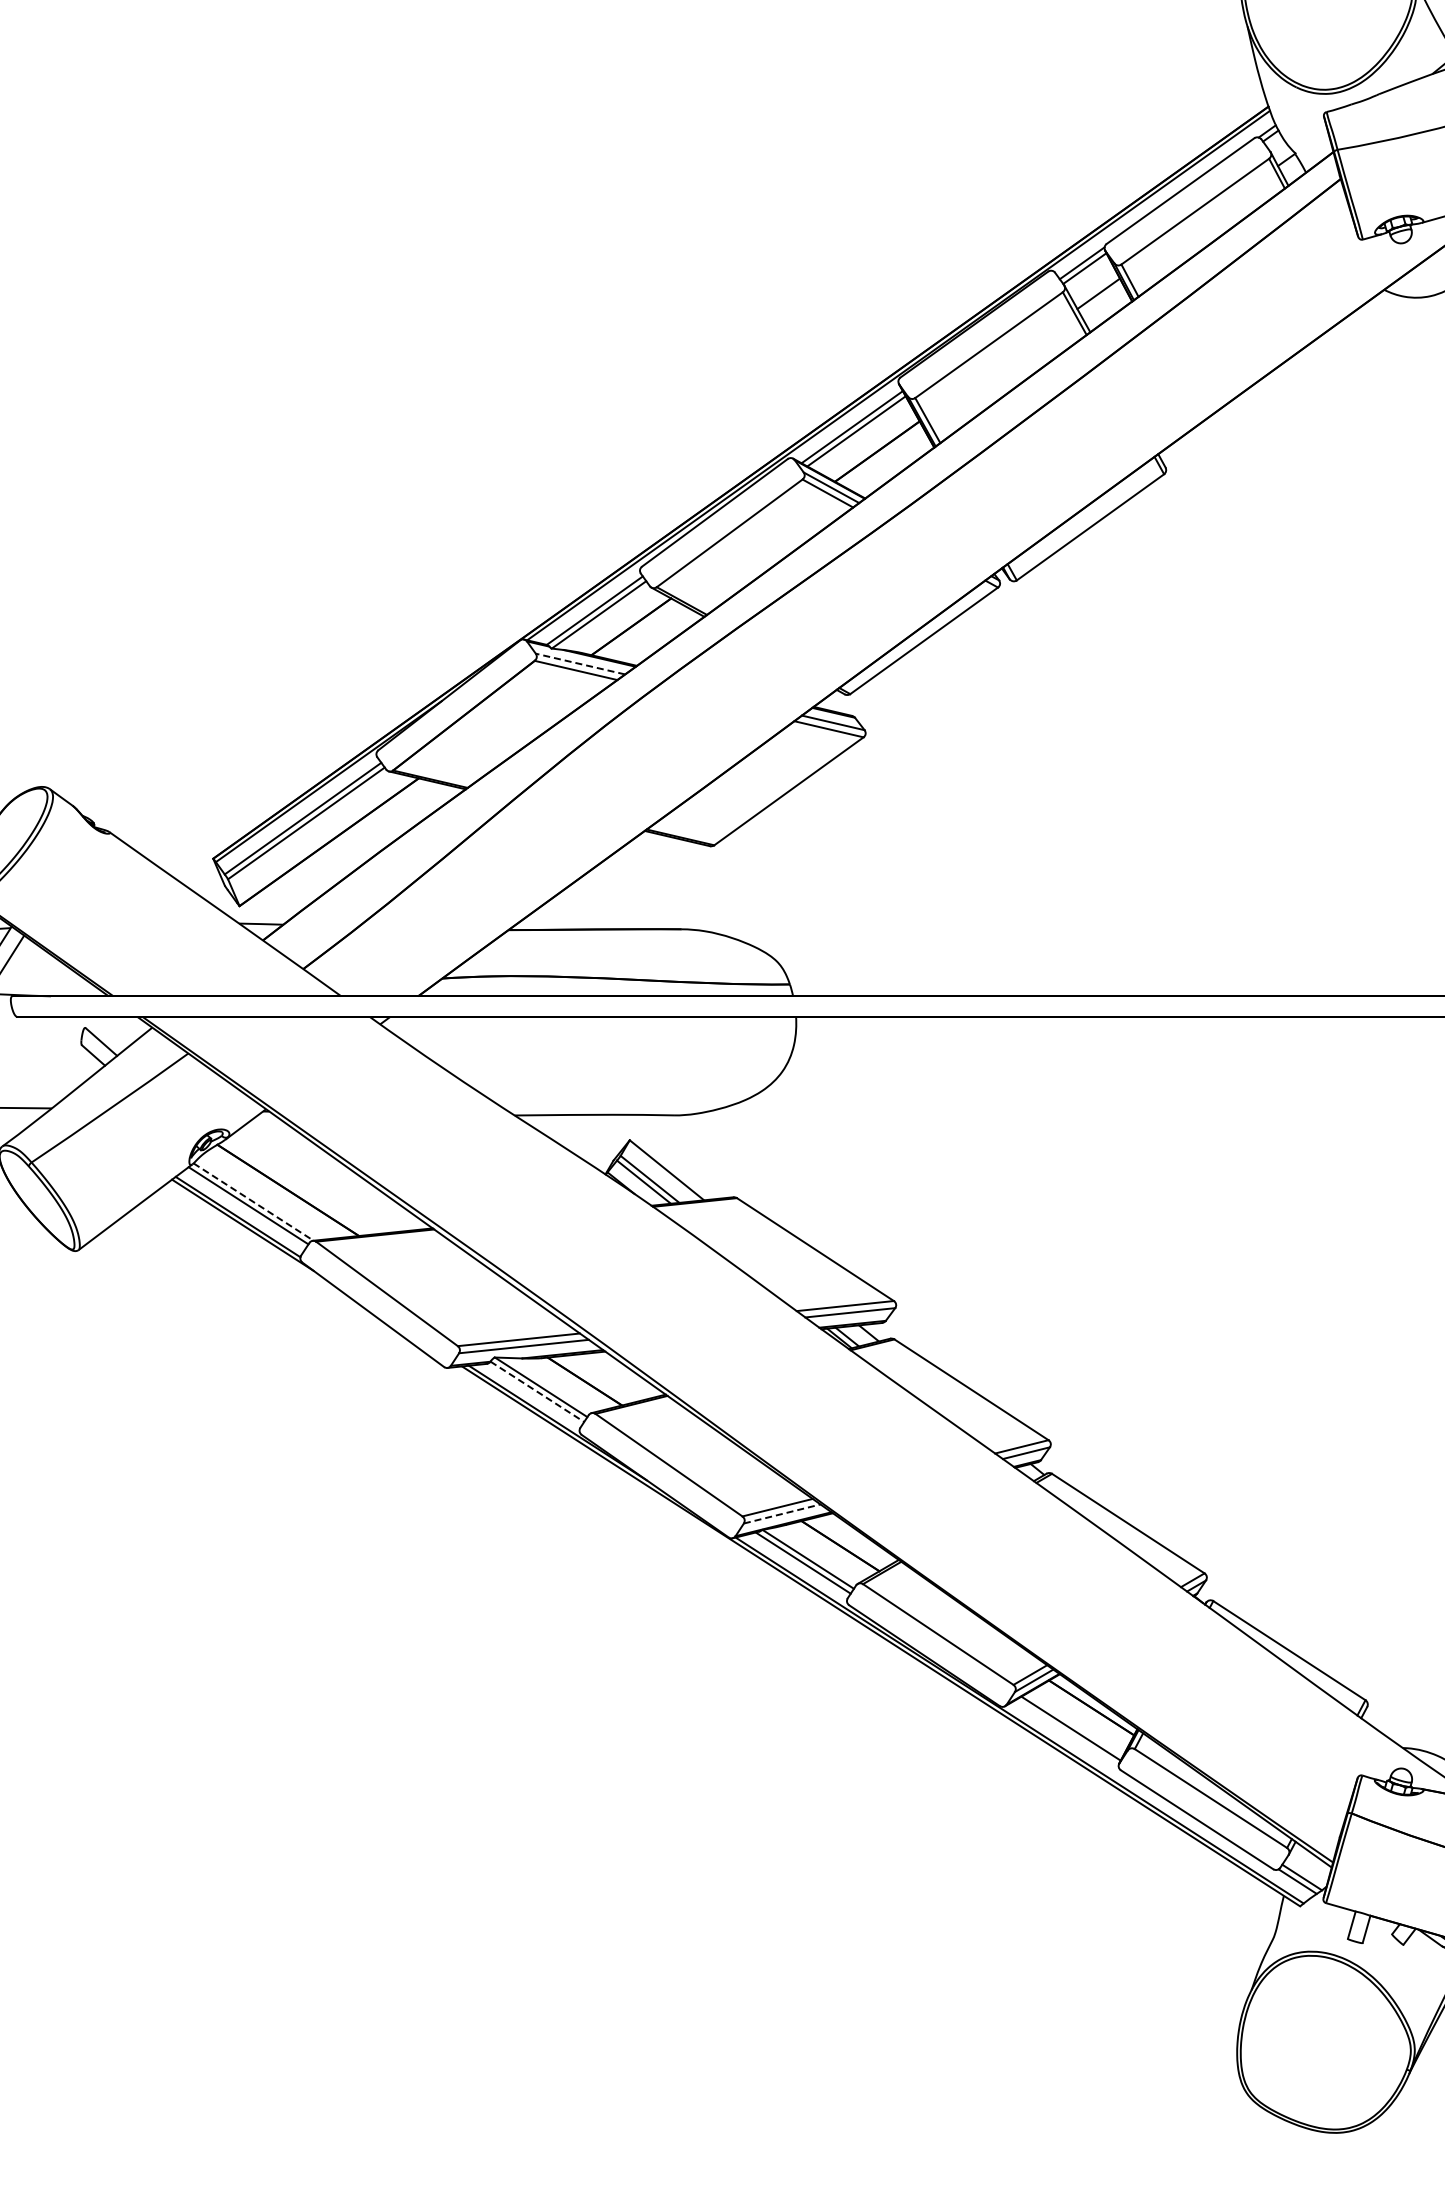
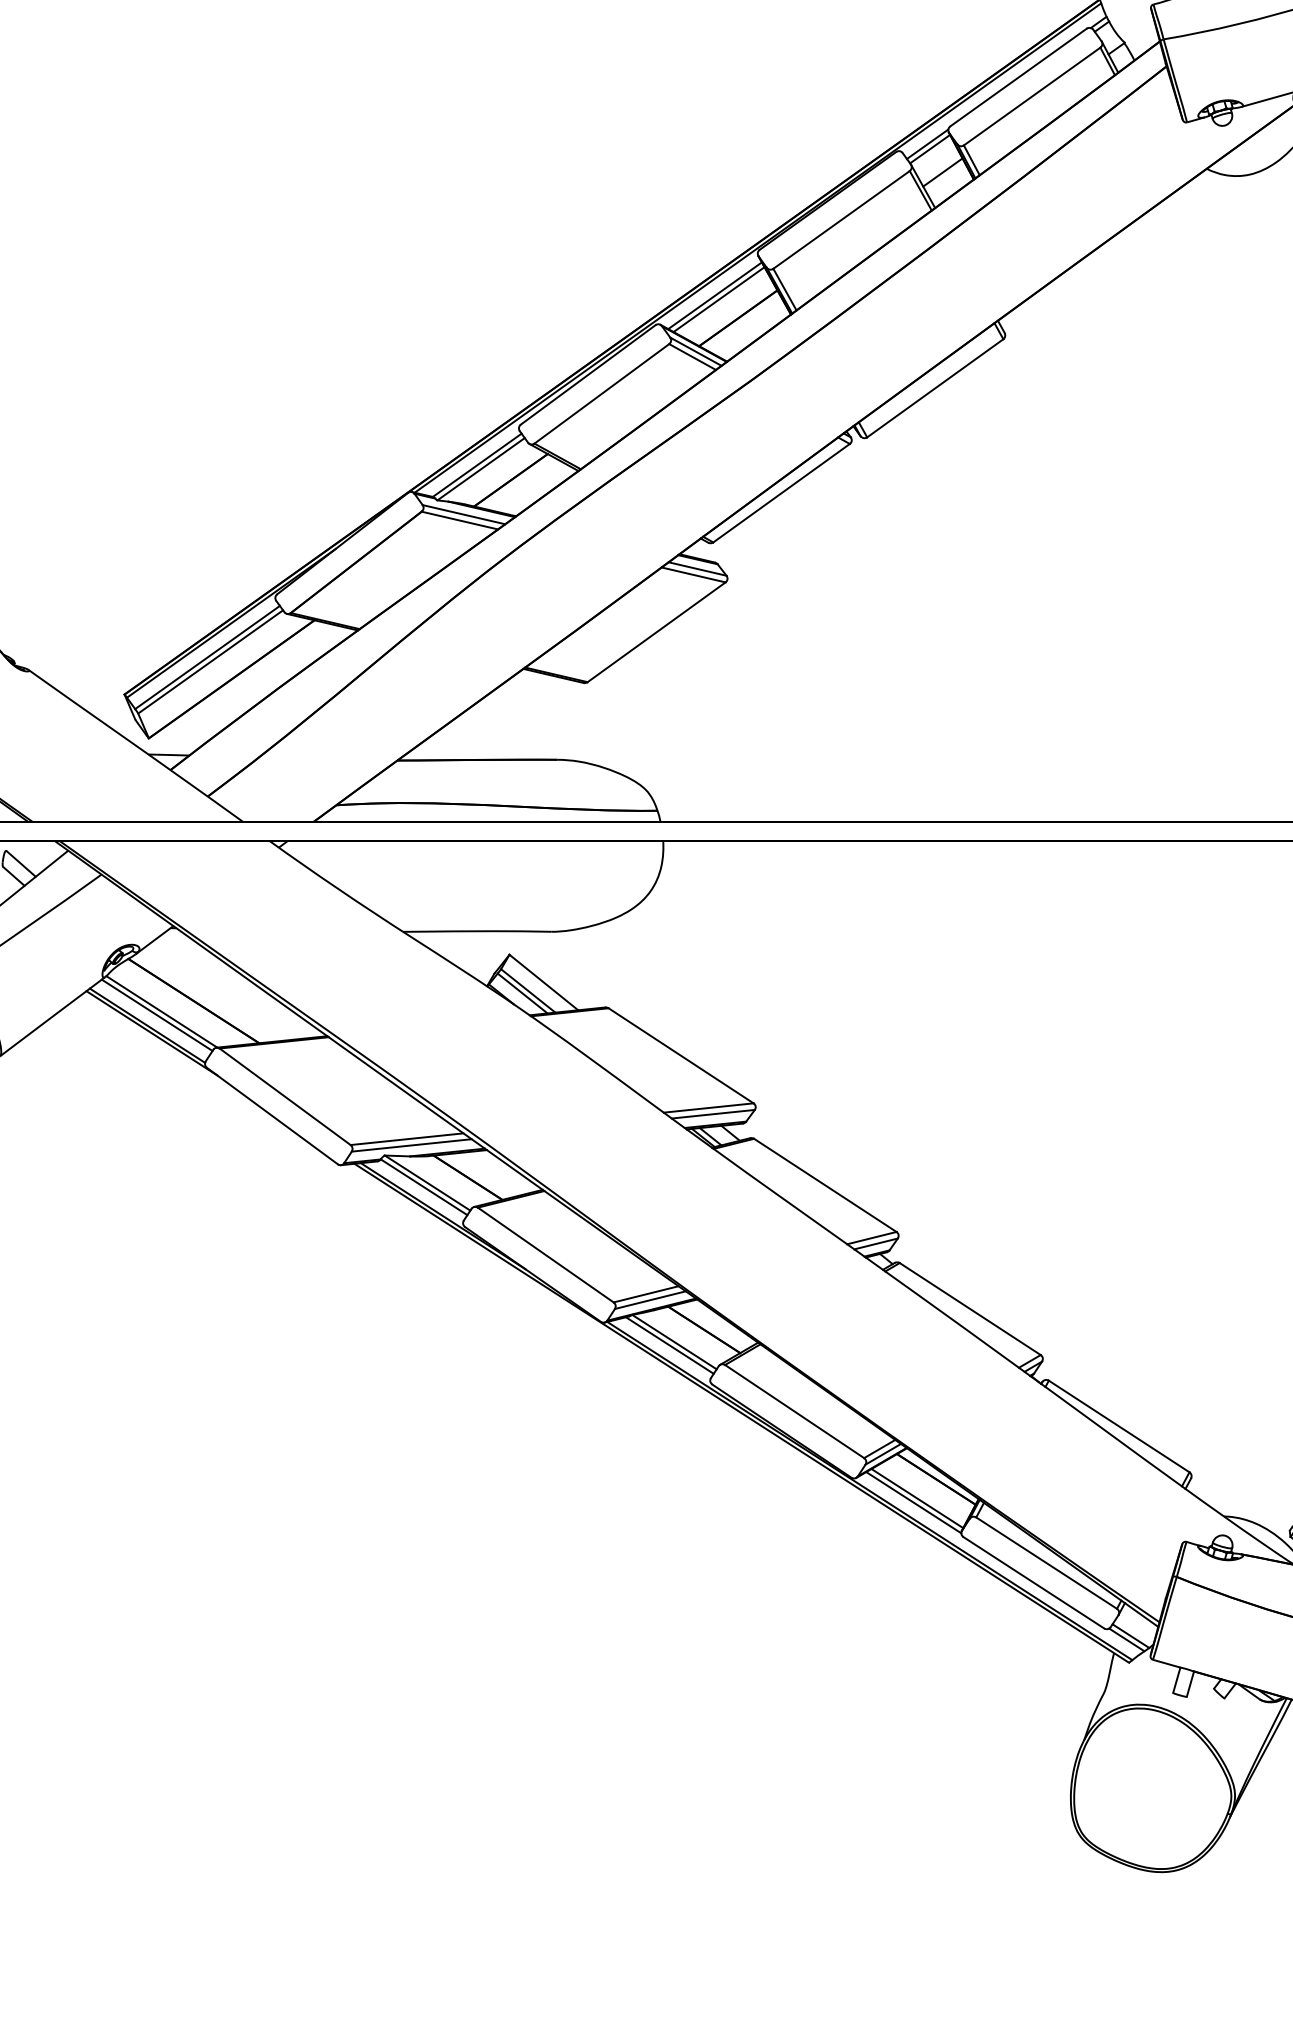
line: (580, 664) -> (463, 515), dashed -> solid
line: (254, 1202) -> (162, 1012), dashed -> solid
line: (537, 1391) -> (424, 1186), dashed -> solid
line: (782, 1513) -> (650, 1299), dashed -> solid
line: (1066, 1733) -> (913, 1503), added

